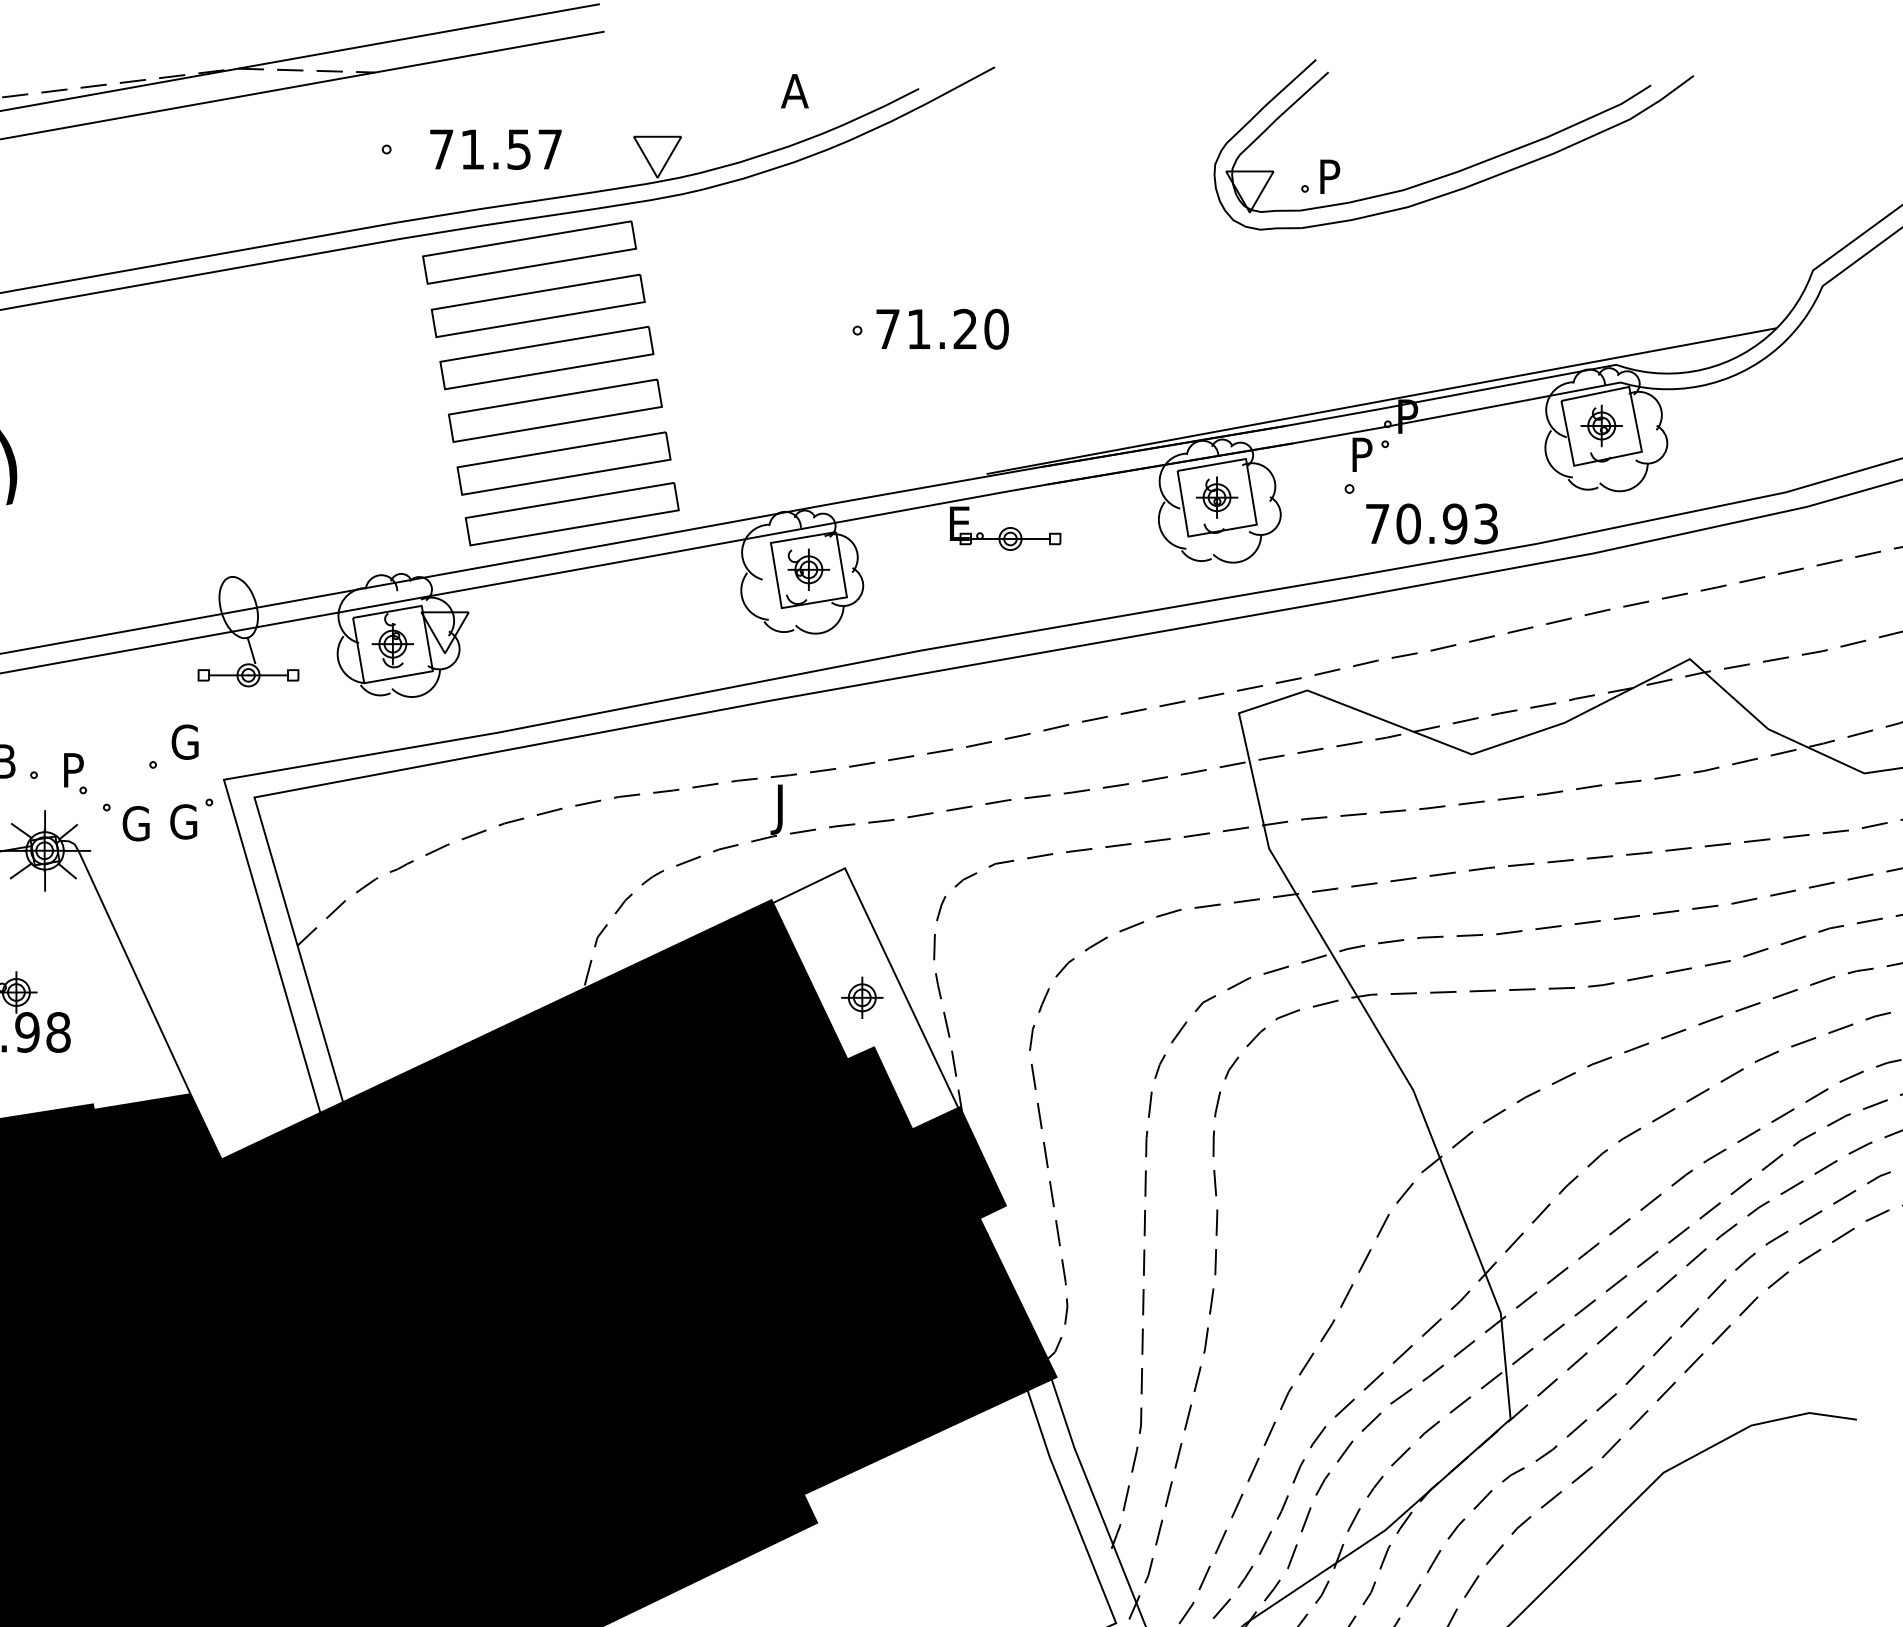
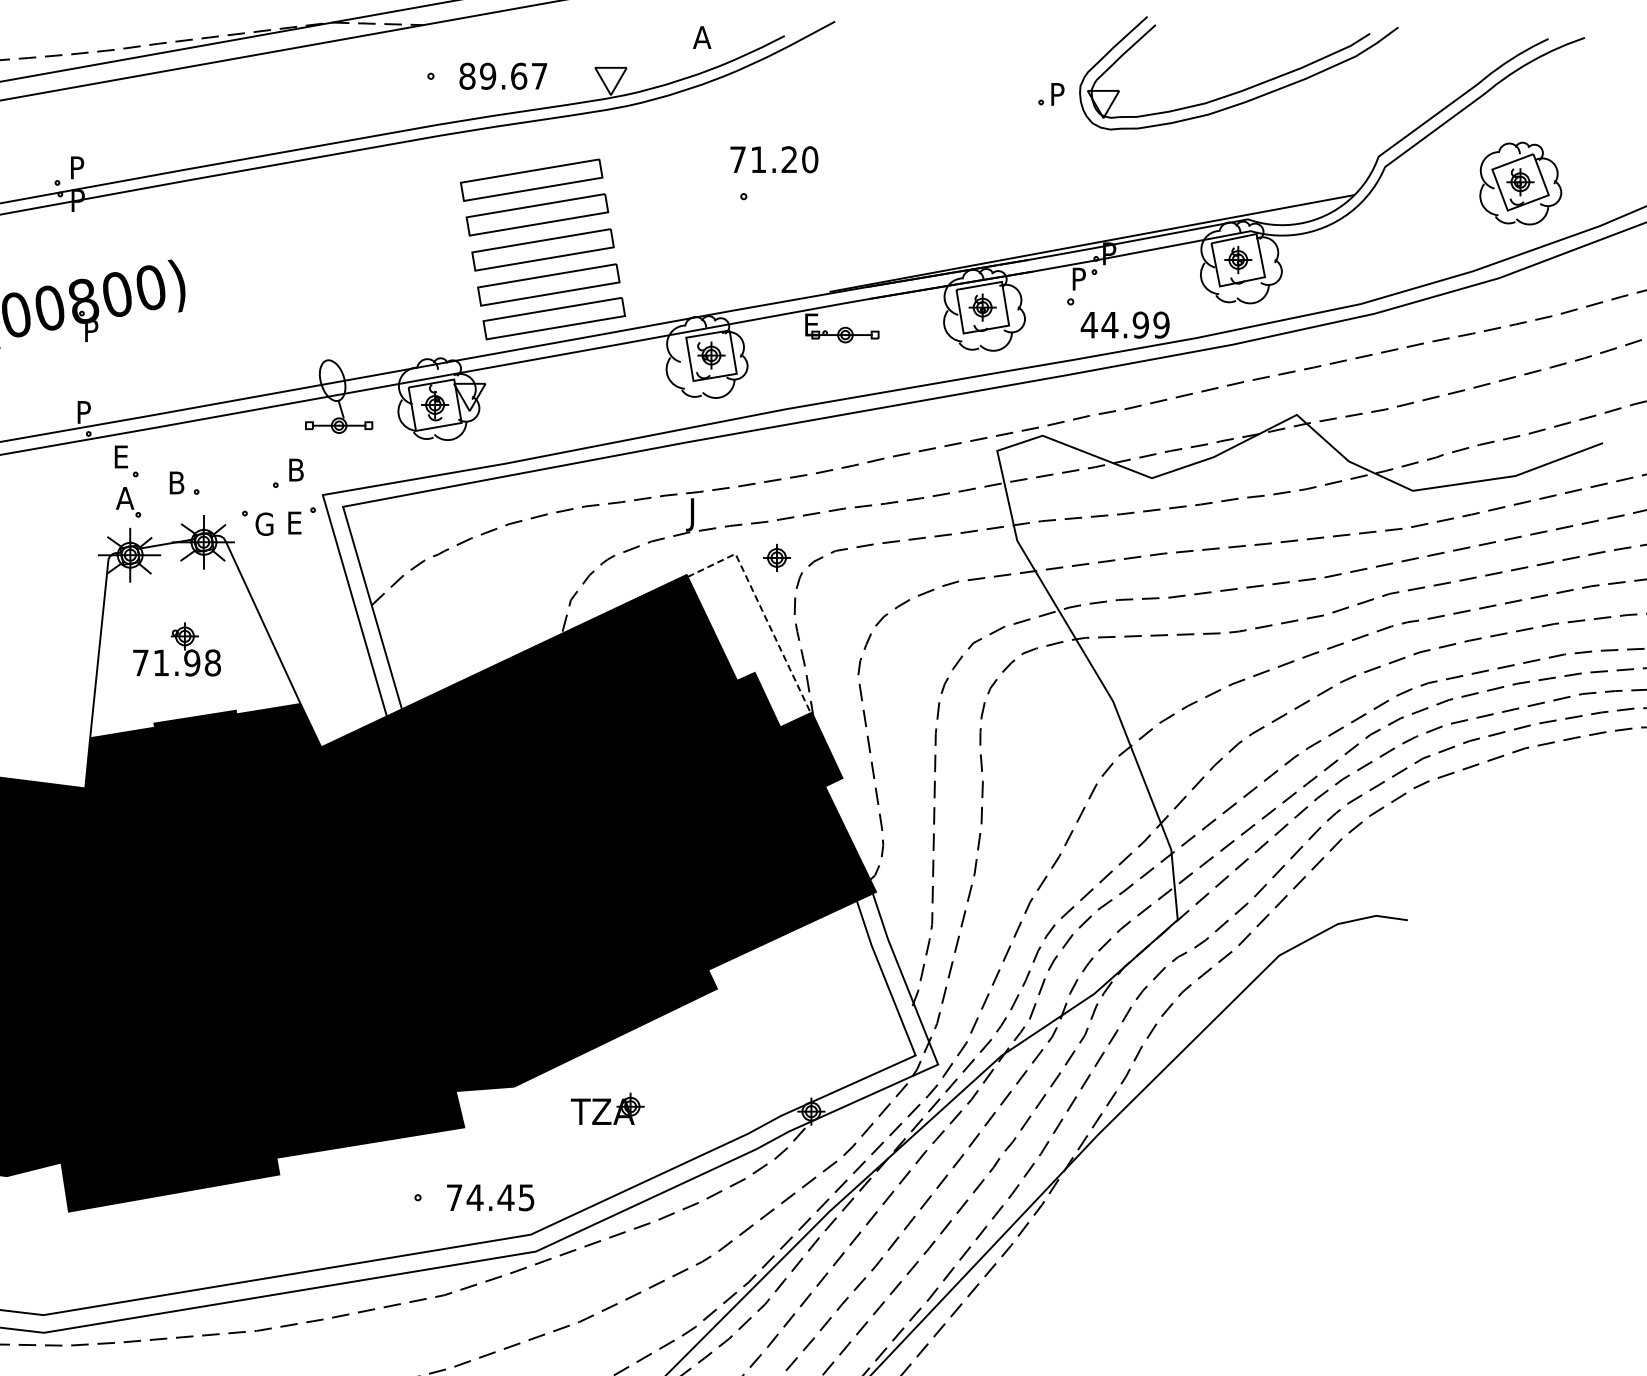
text: (480, 148) -> (493, 75), 71.57 -> 89.67
part: (1459, 169) -> (1242, 89), moved
part: (528, 252) -> (525, 144), removed
text: (942, 328) -> (774, 159), moved
text: (1430, 523) -> (1124, 324), 70.93 -> 44.99
text: (184, 741) -> (296, 469), G -> B
part: (75, 772) -> (224, 490), removed
text: (182, 821) -> (295, 522), G -> E
line: (884, 950) -> (761, 608), solid -> dashed
part: (861, 997) -> (776, 557), moved

